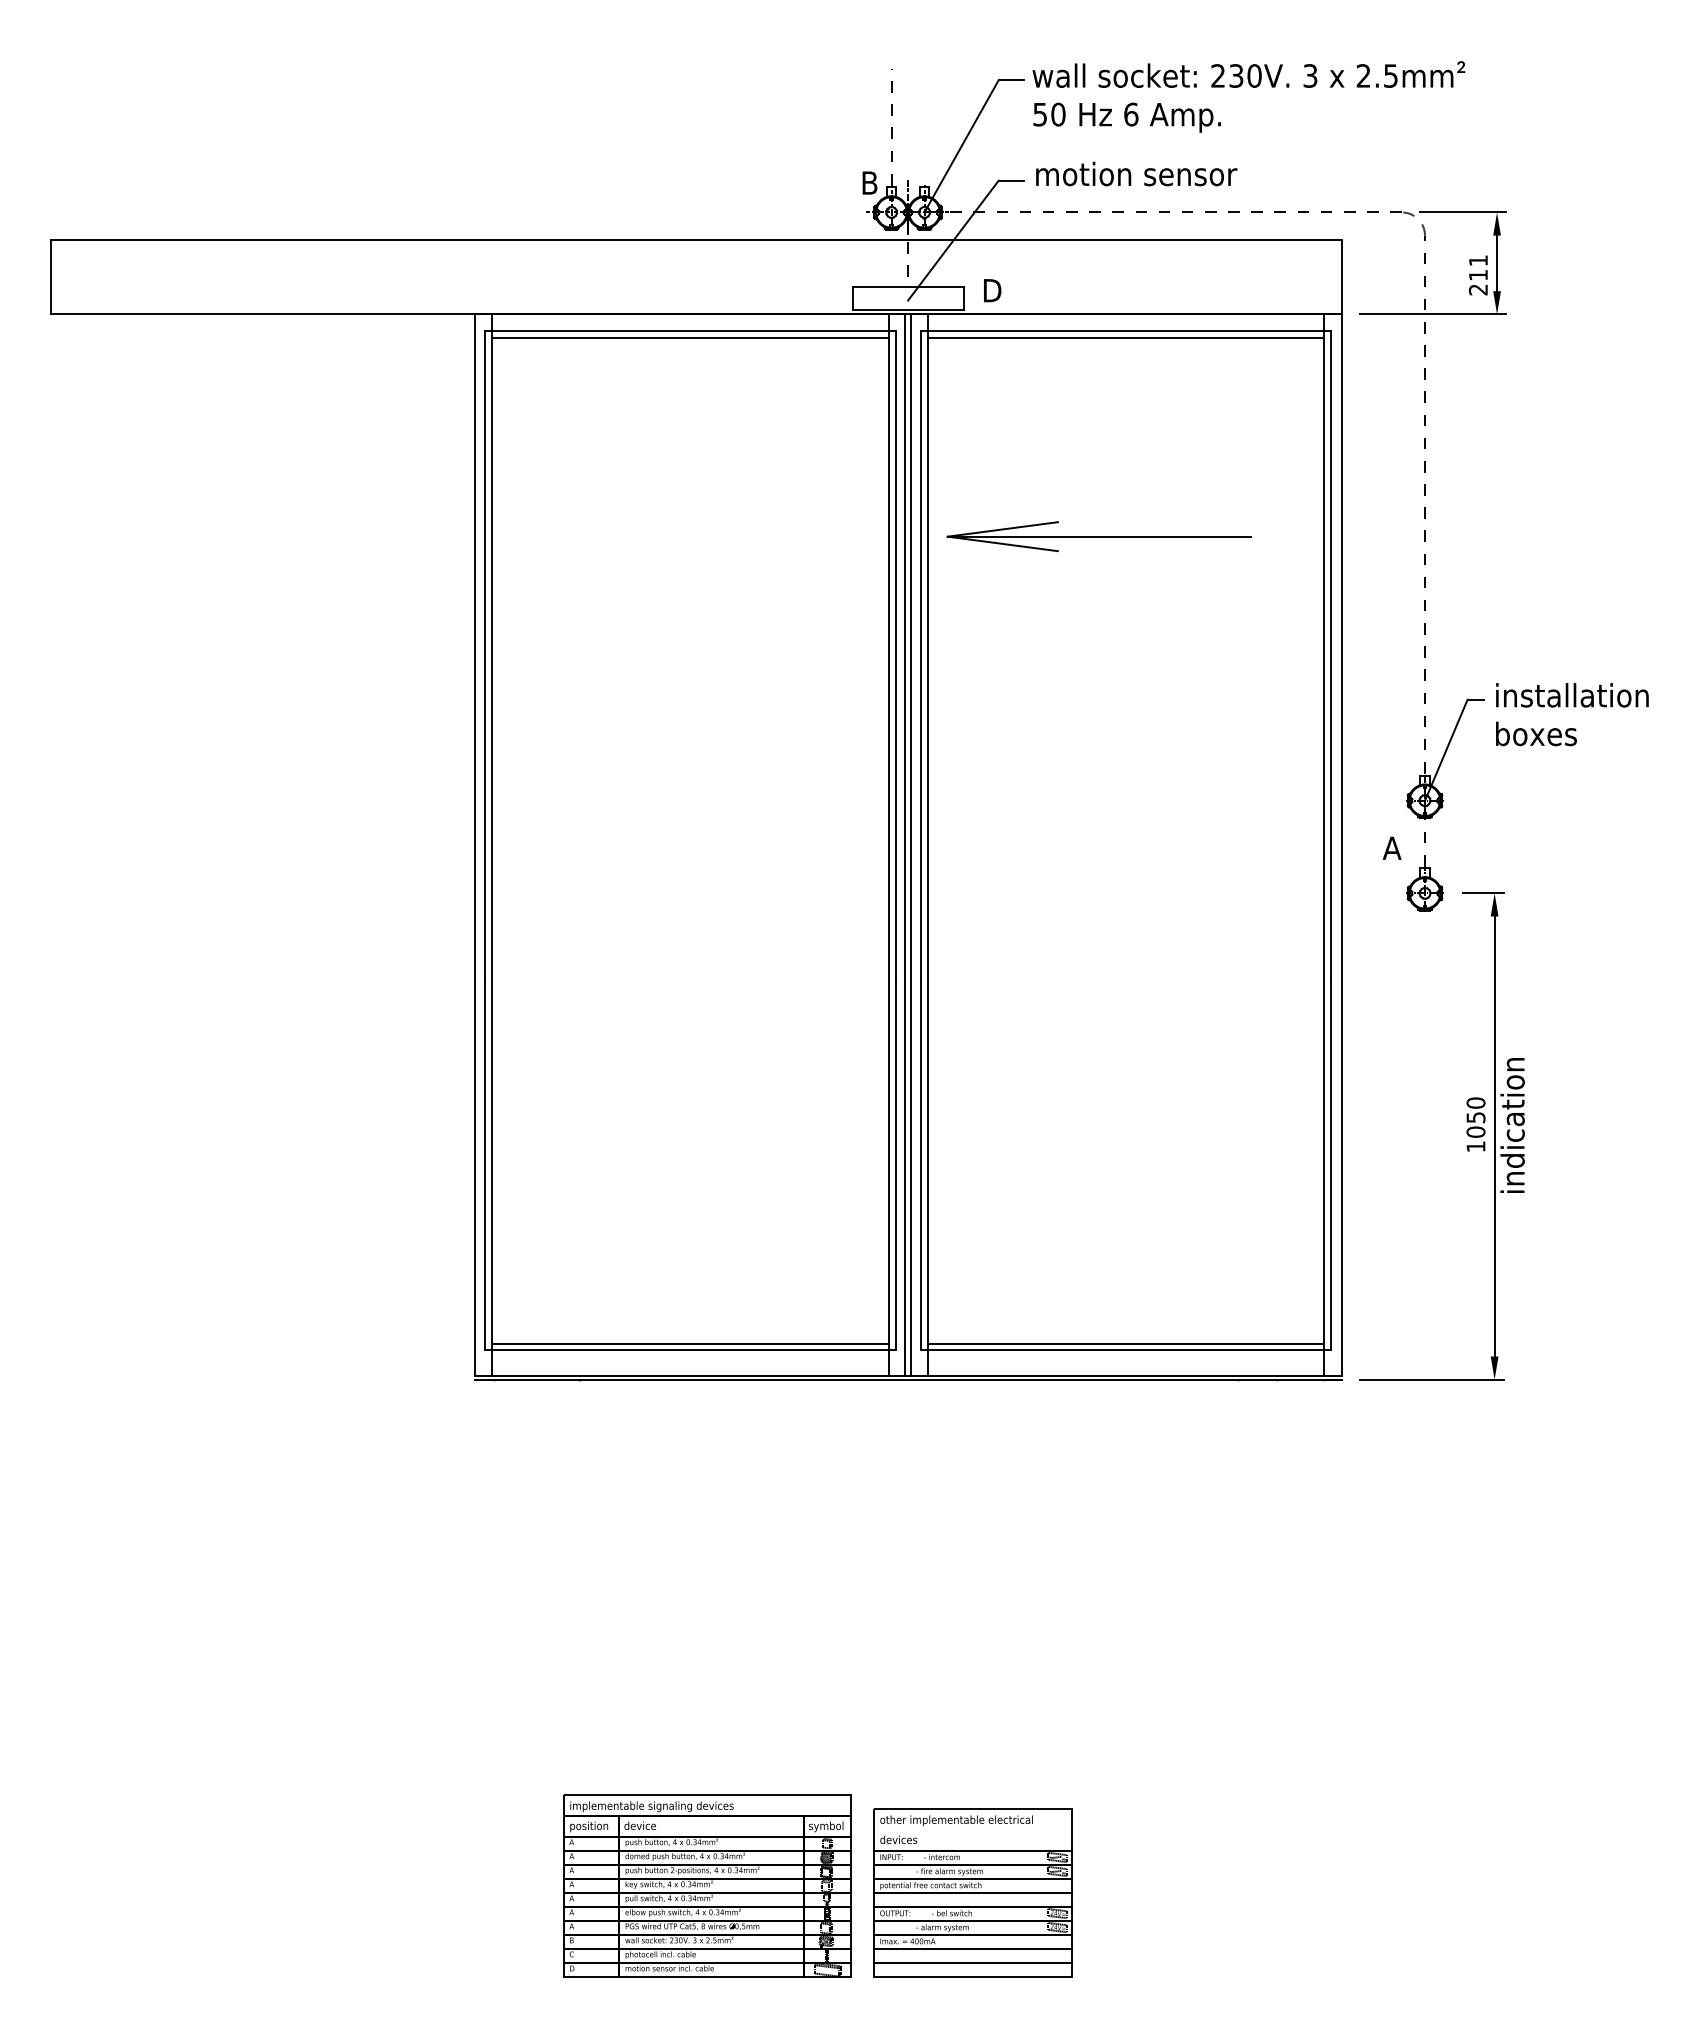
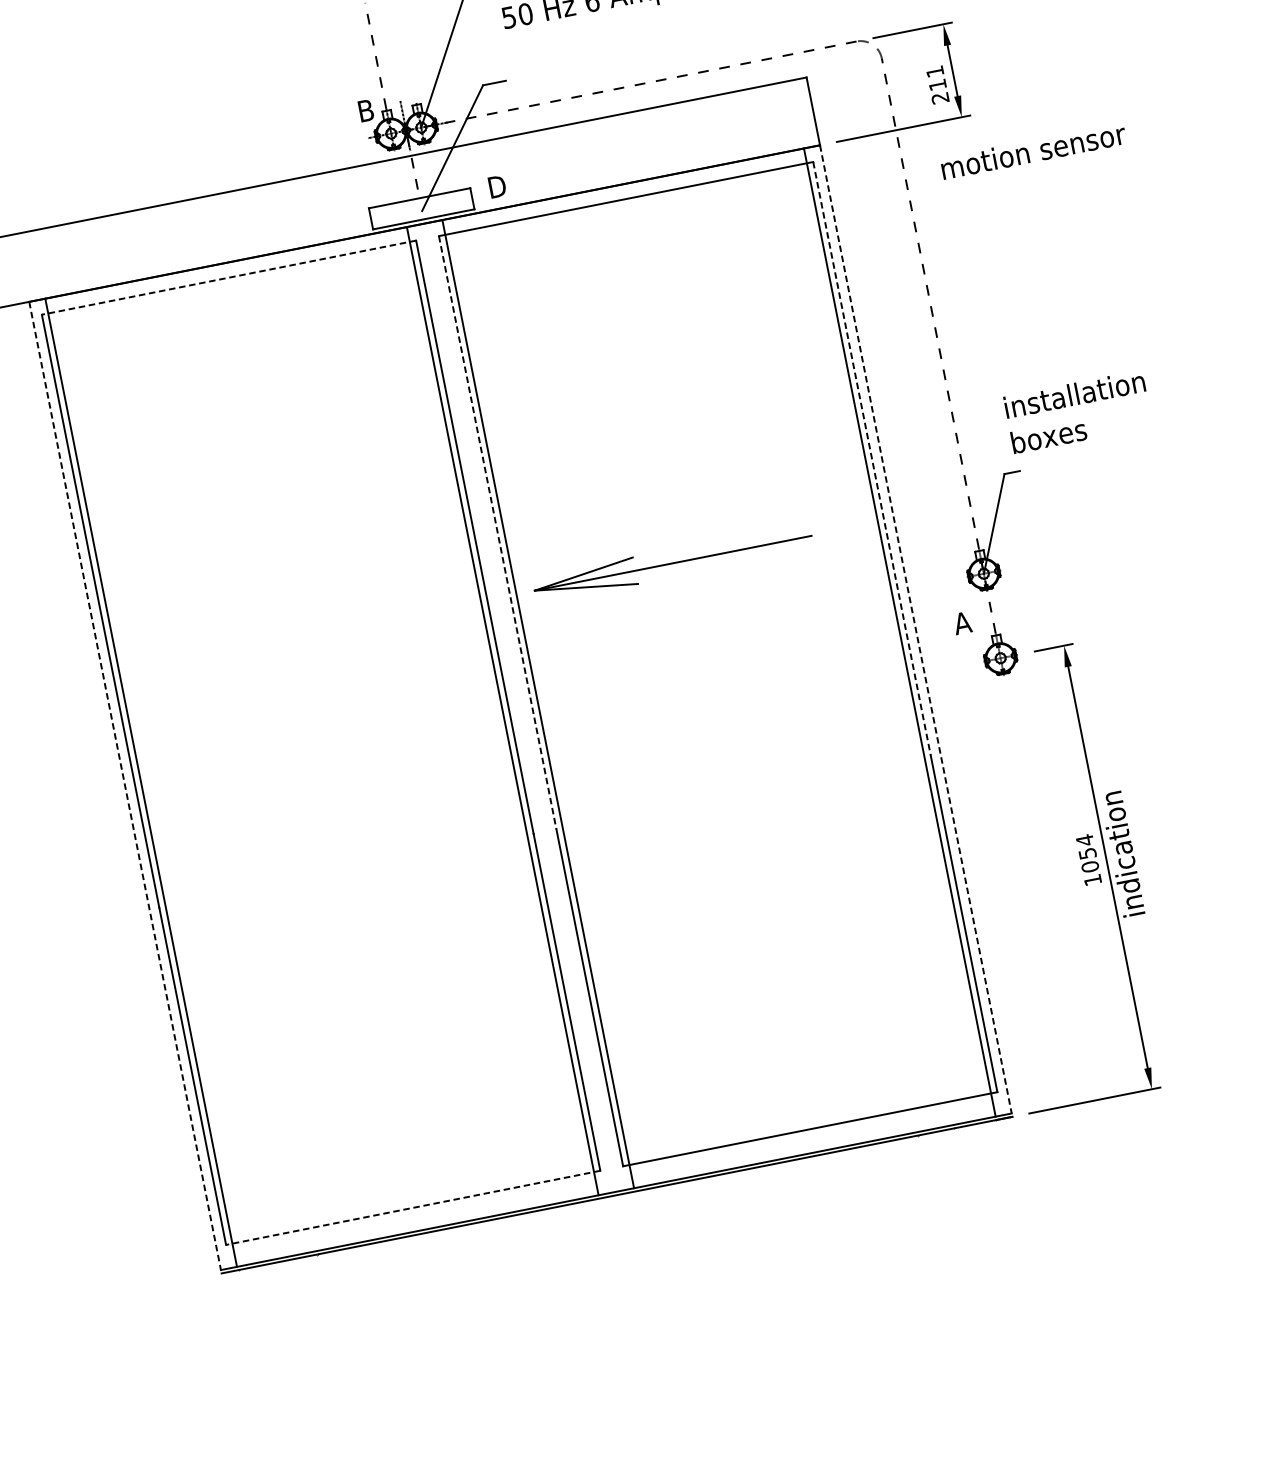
text: (1136, 173) -> (1033, 150), moved
line: (689, 330) -> (228, 277), solid -> dashed
line: (690, 337) -> (230, 283), removed
line: (1125, 337) -> (627, 205), removed
part: (1098, 536) -> (672, 563), moved
line: (920, 656) -> (497, 533), solid -> dashed
line: (1330, 656) -> (871, 459), solid -> dashed
text: (1572, 714) -> (1078, 411), moved
line: (905, 844) -> (518, 707), removed
line: (910, 844) -> (522, 706), removed
line: (474, 845) -> (125, 786), solid -> dashed
line: (1341, 845) -> (915, 629), solid -> dashed
text: (1475, 1103) -> (1084, 840), 1050 -> 1054
line: (690, 1343) -> (412, 1201), removed
line: (1125, 1343) -> (808, 1122), removed
line: (689, 1350) -> (412, 1208), solid -> dashed

